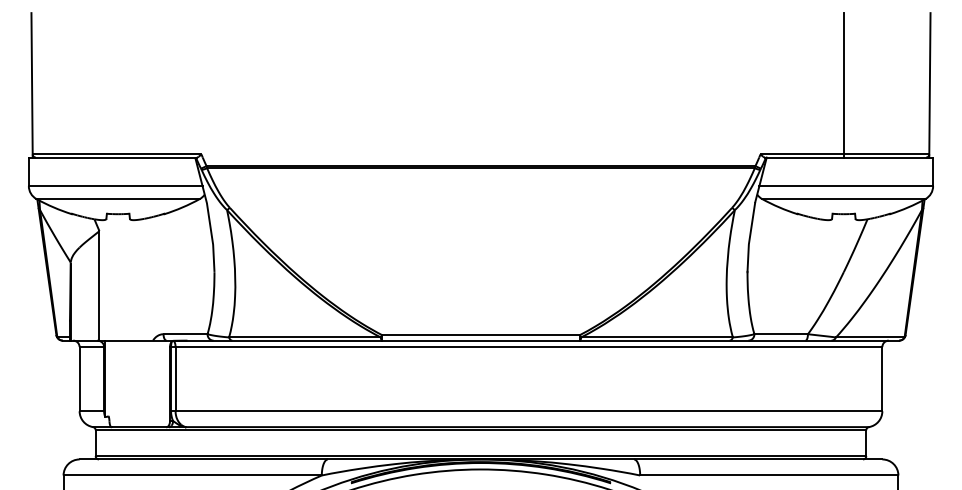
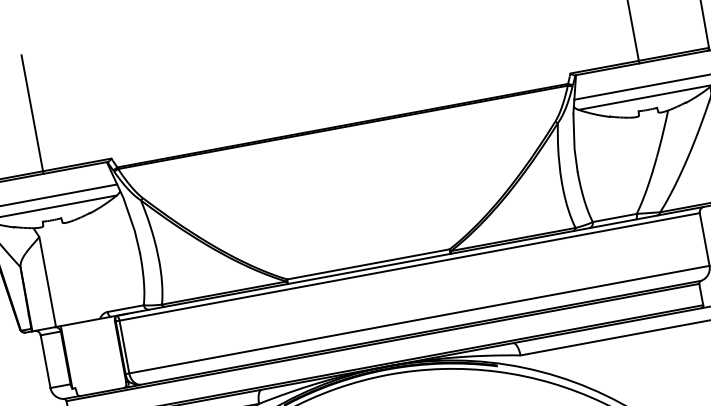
line: (118, 85) -> (32, 114), added

